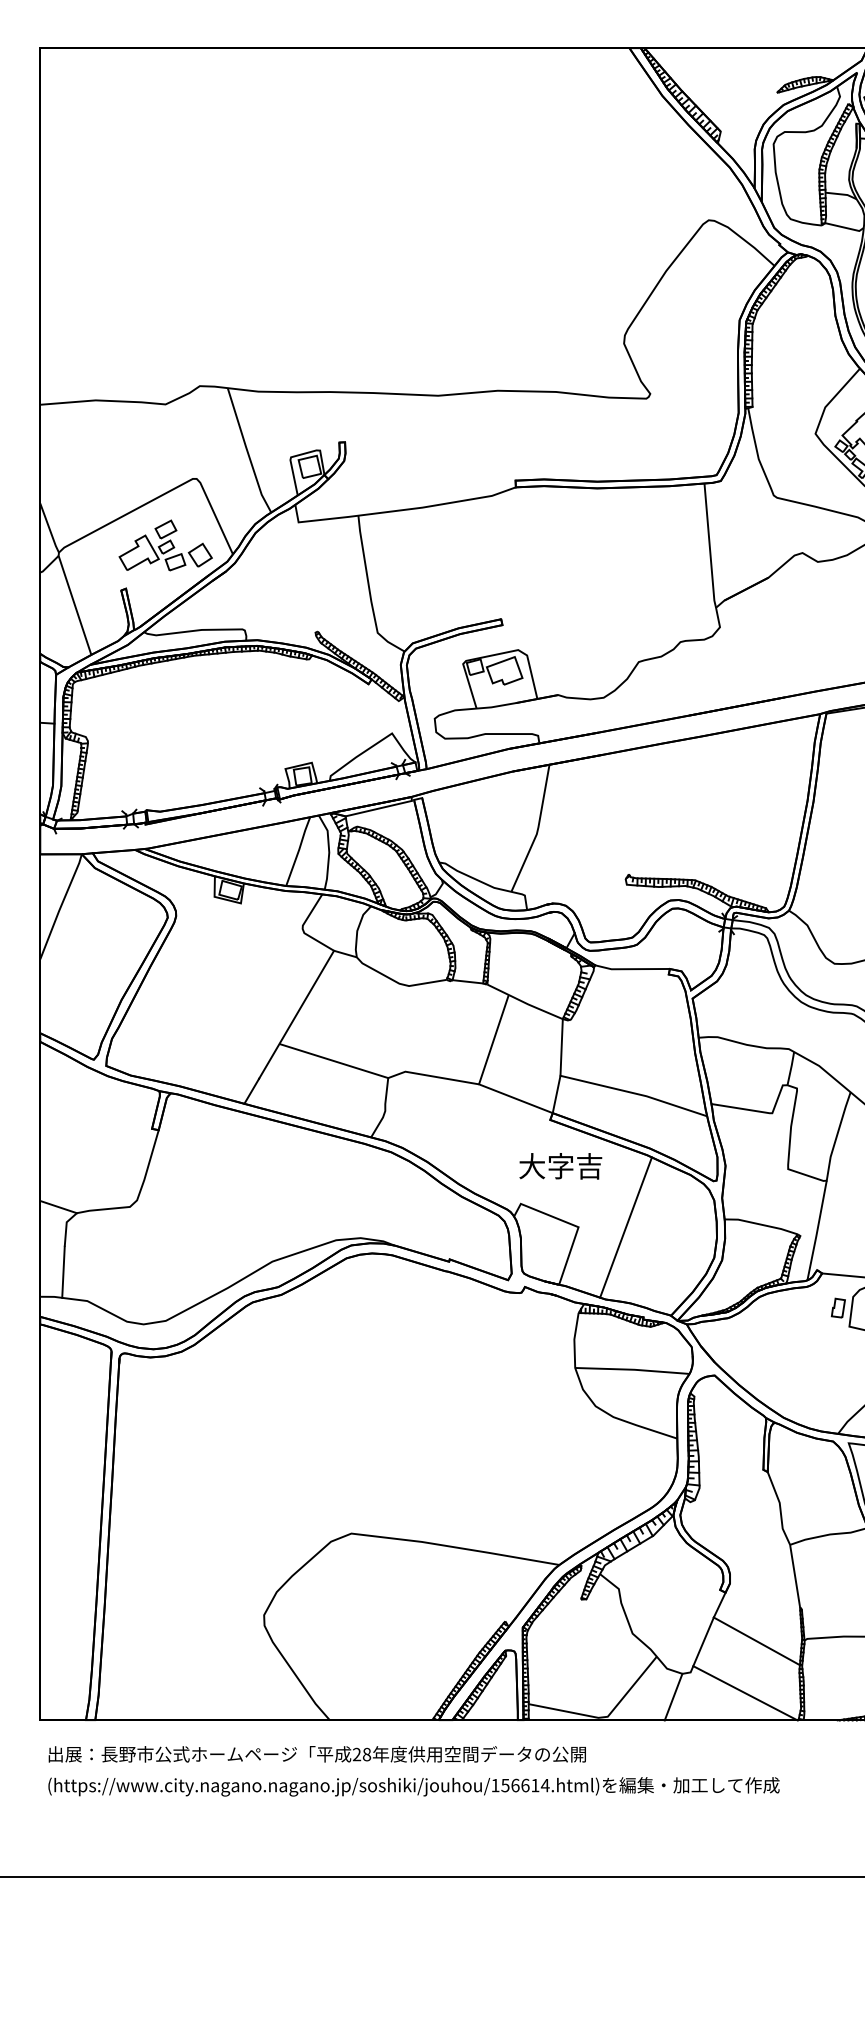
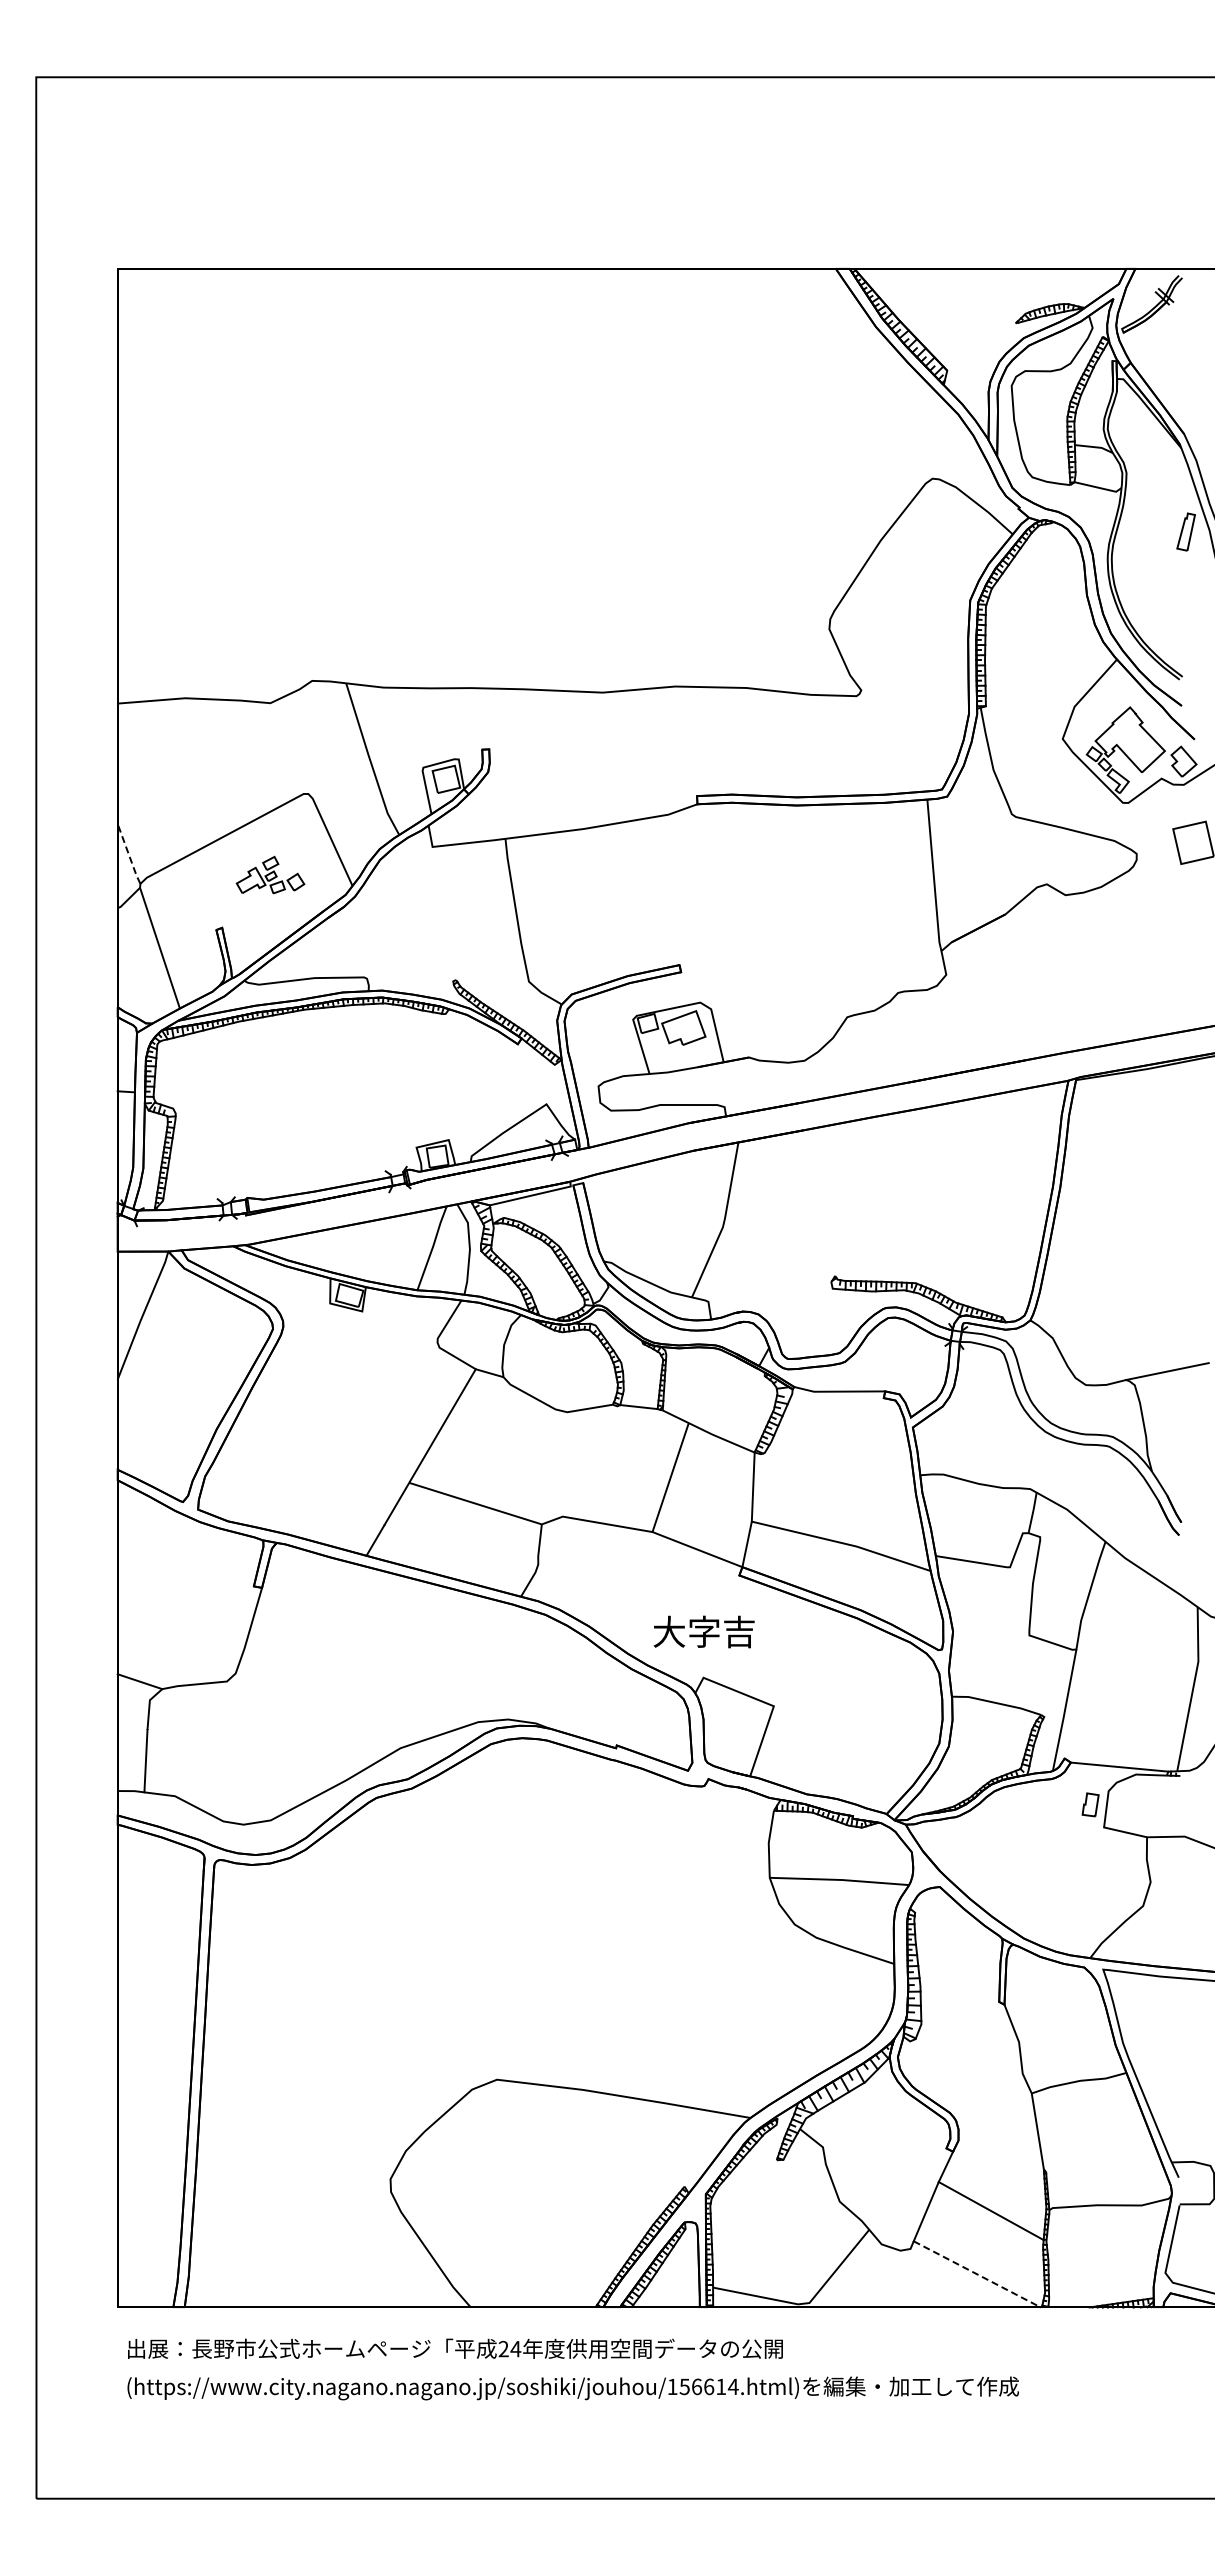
line: (49, 528) -> (128, 854), solid -> dashed
part: (165, 544) -> (270, 874), size x0.6
text: (560, 1165) -> (703, 1631), moved
line: (625, 1227) -> (831, 1706), removed
line: (745, 1693) -> (977, 2274), solid -> dashed
line: (673, 1696) -> (889, 2278), removed
text: (366, 1754) -> (515, 2349), 28 -> 24

